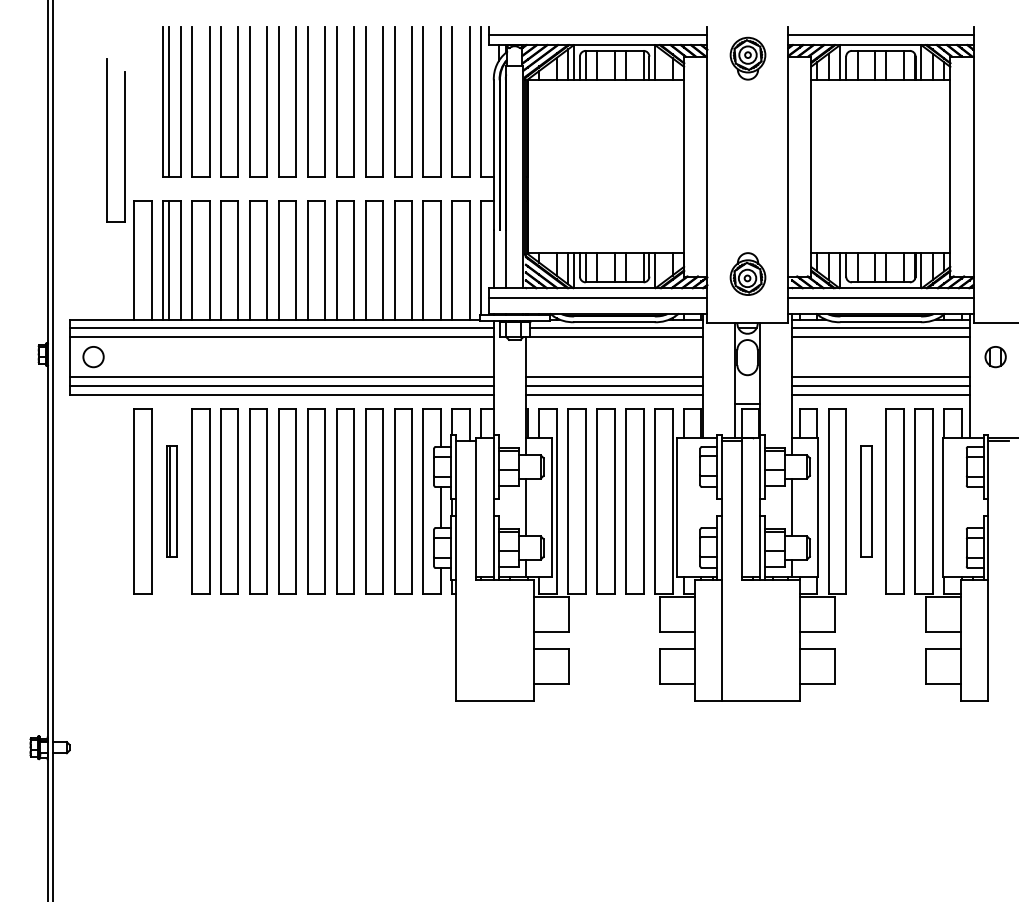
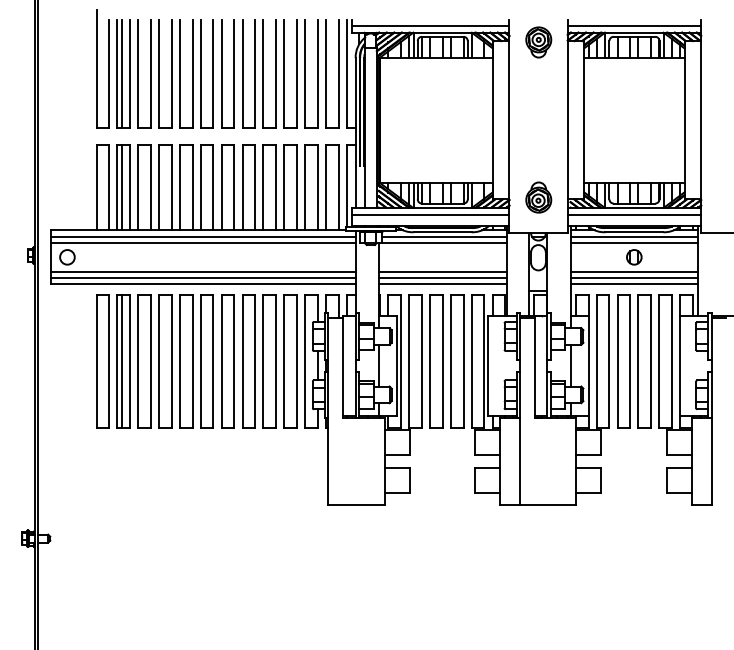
part: (107, 140) -> (96, 68), moved
part: (995, 357) -> (634, 257), moved
part: (171, 501) -> (123, 361), size x1.67
part: (866, 501) -> (624, 361), size x1.67

